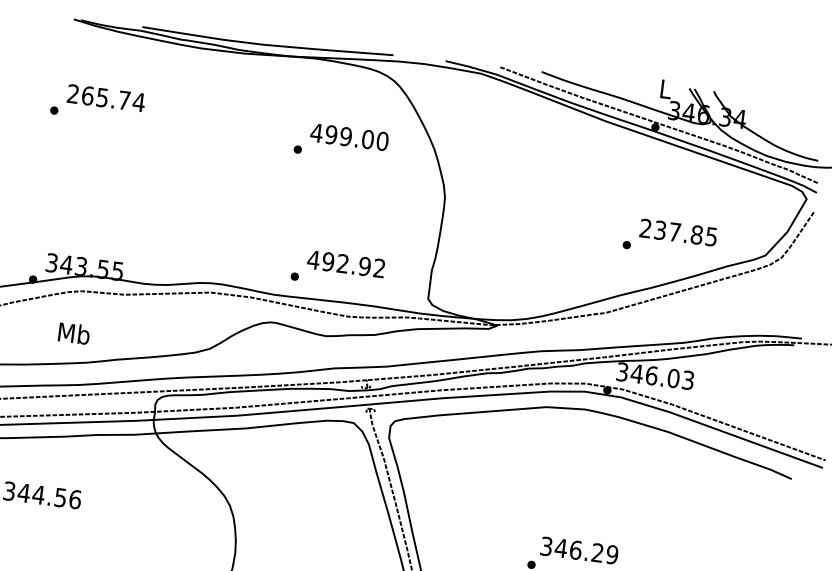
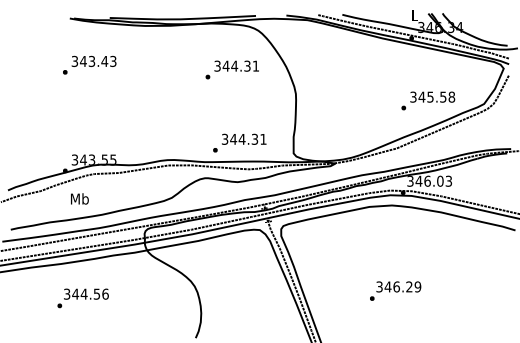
text: (105, 98) -> (93, 61), 265.74 -> 343.43
text: (349, 135) -> (236, 65), 499.00 -> 344.31
text: (678, 231) -> (432, 96), 237.85 -> 345.58
text: (345, 262) -> (243, 138), 492.92 -> 344.31
text: (73, 332) -> (79, 198), moved

